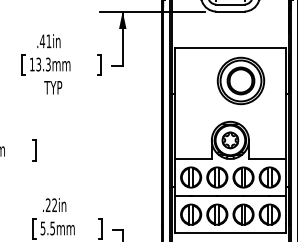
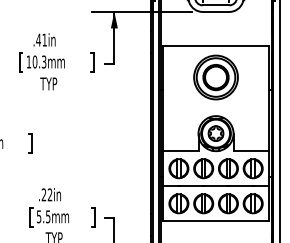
text: (38, 64) -> (34, 61), 13.3mm -> 10.3mm
part: (240, 80) -> (215, 77), moved

